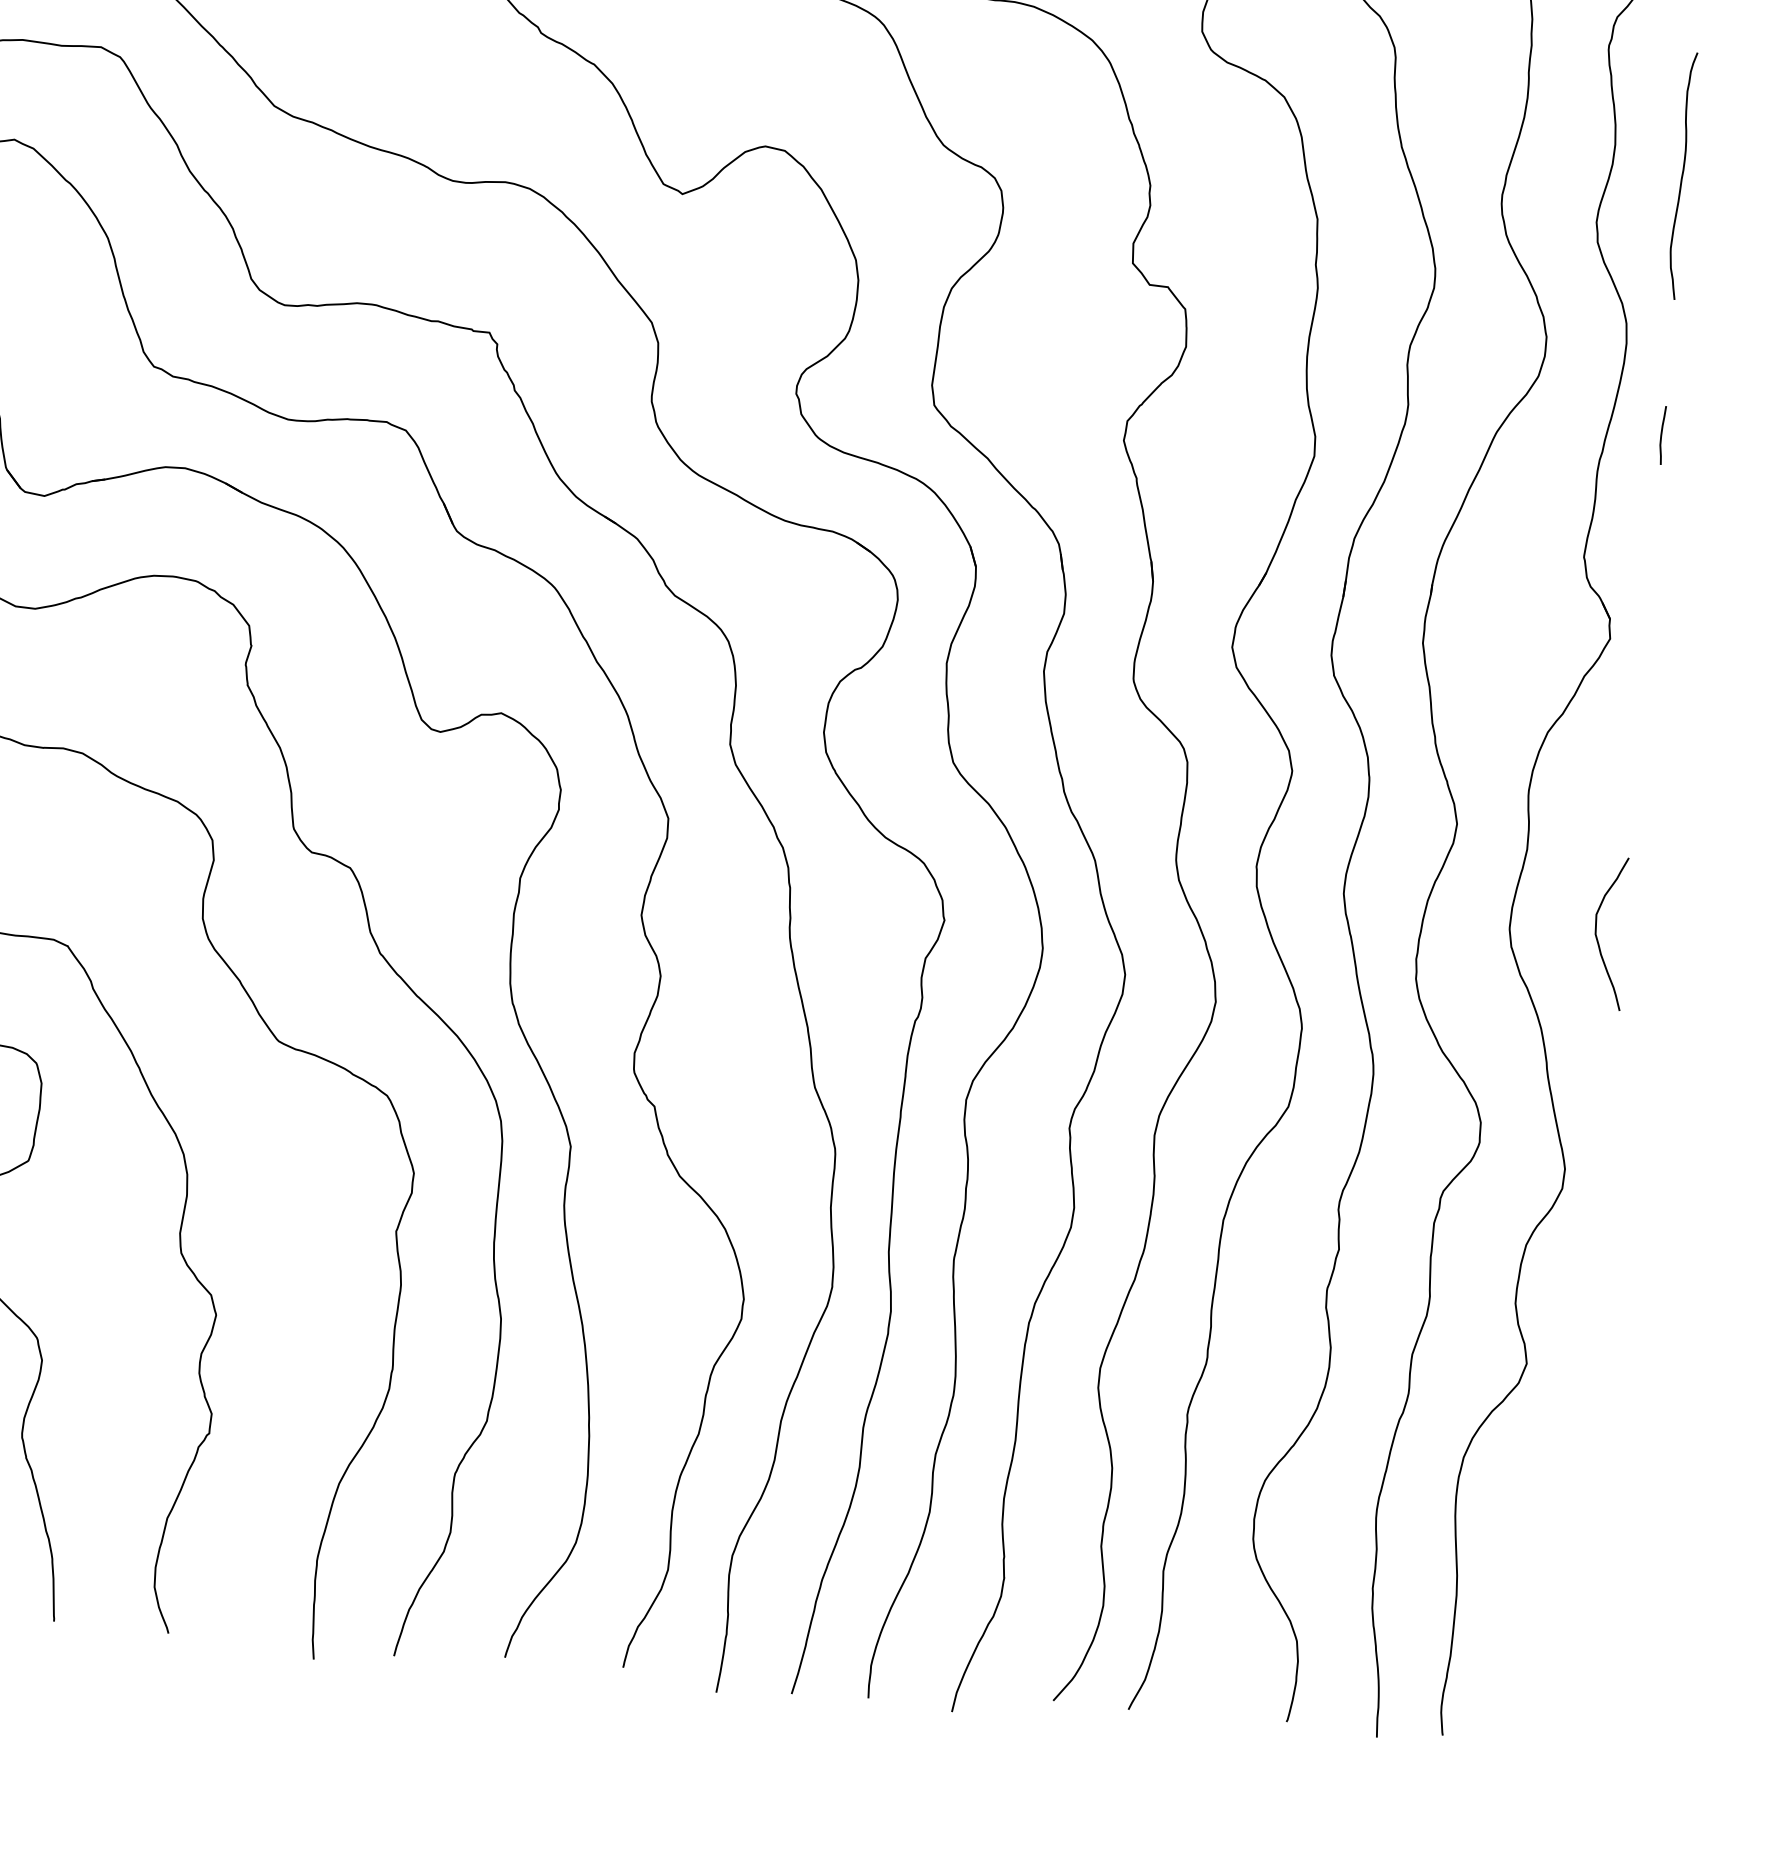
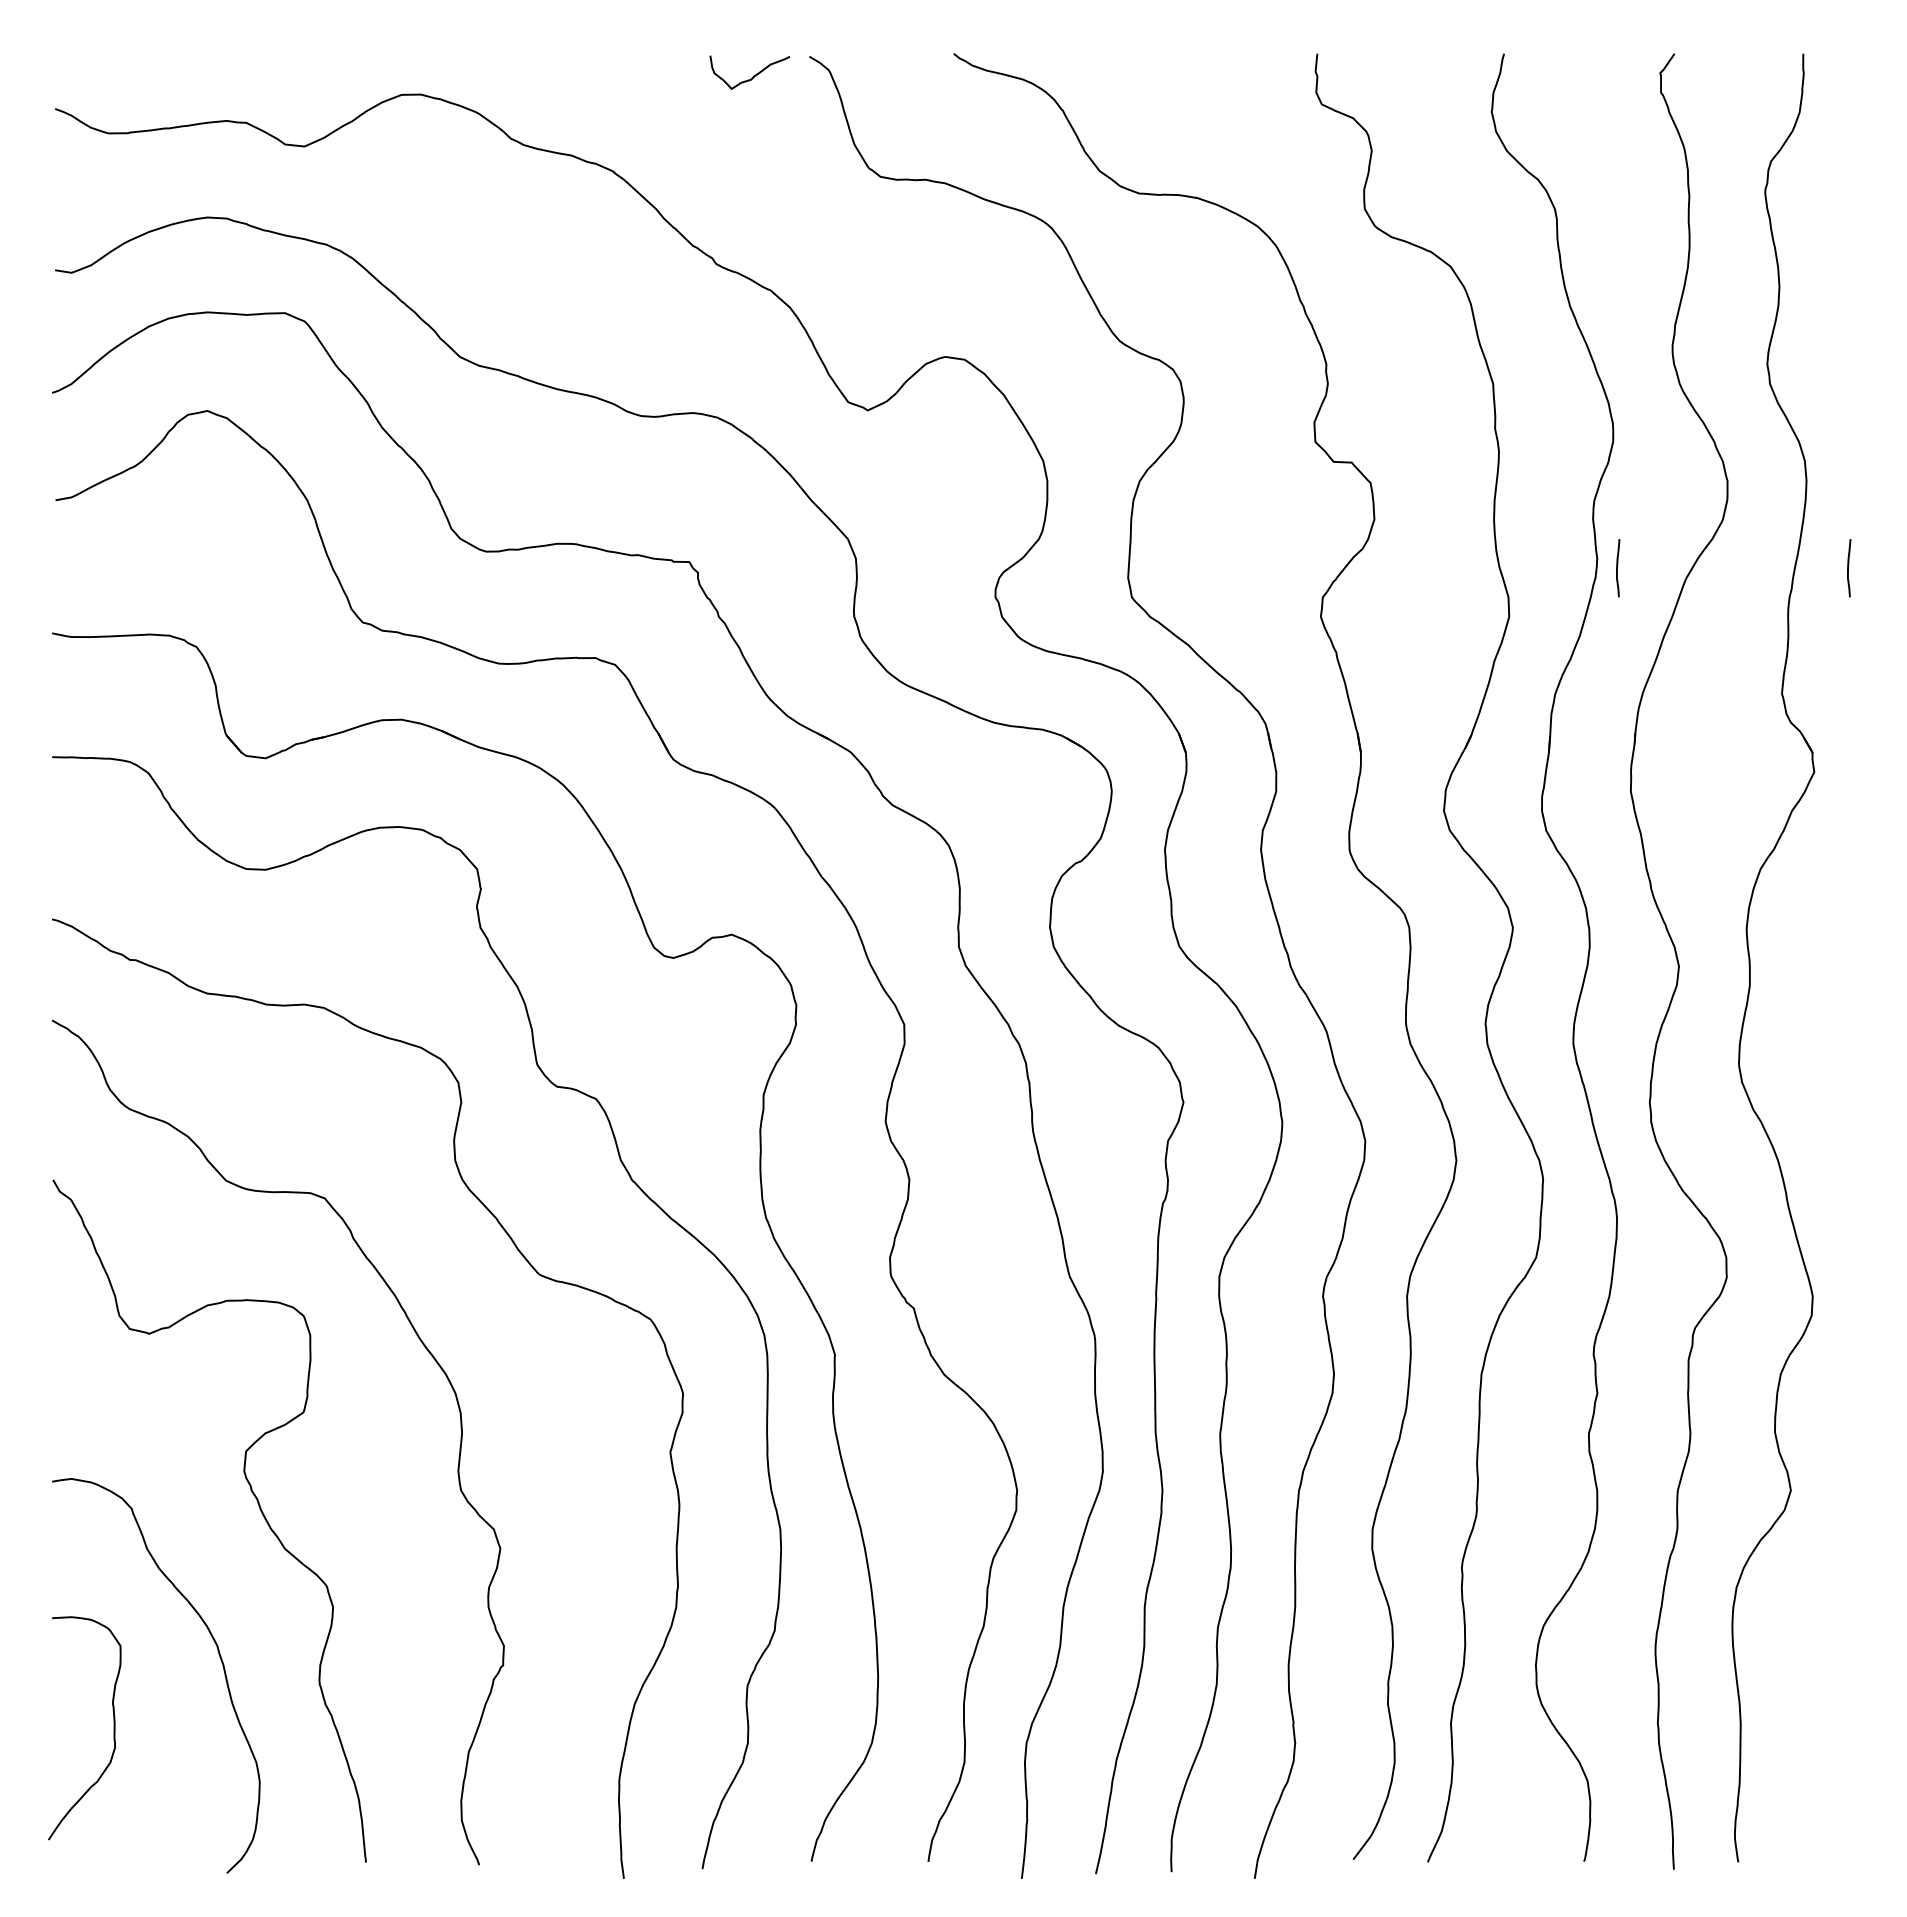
curve: (1682, 175) -> (1847, 311), removed
curve: (1428, 416) -> (1617, 568), added
curve: (1597, 935) -> (1825, 1064), removed

